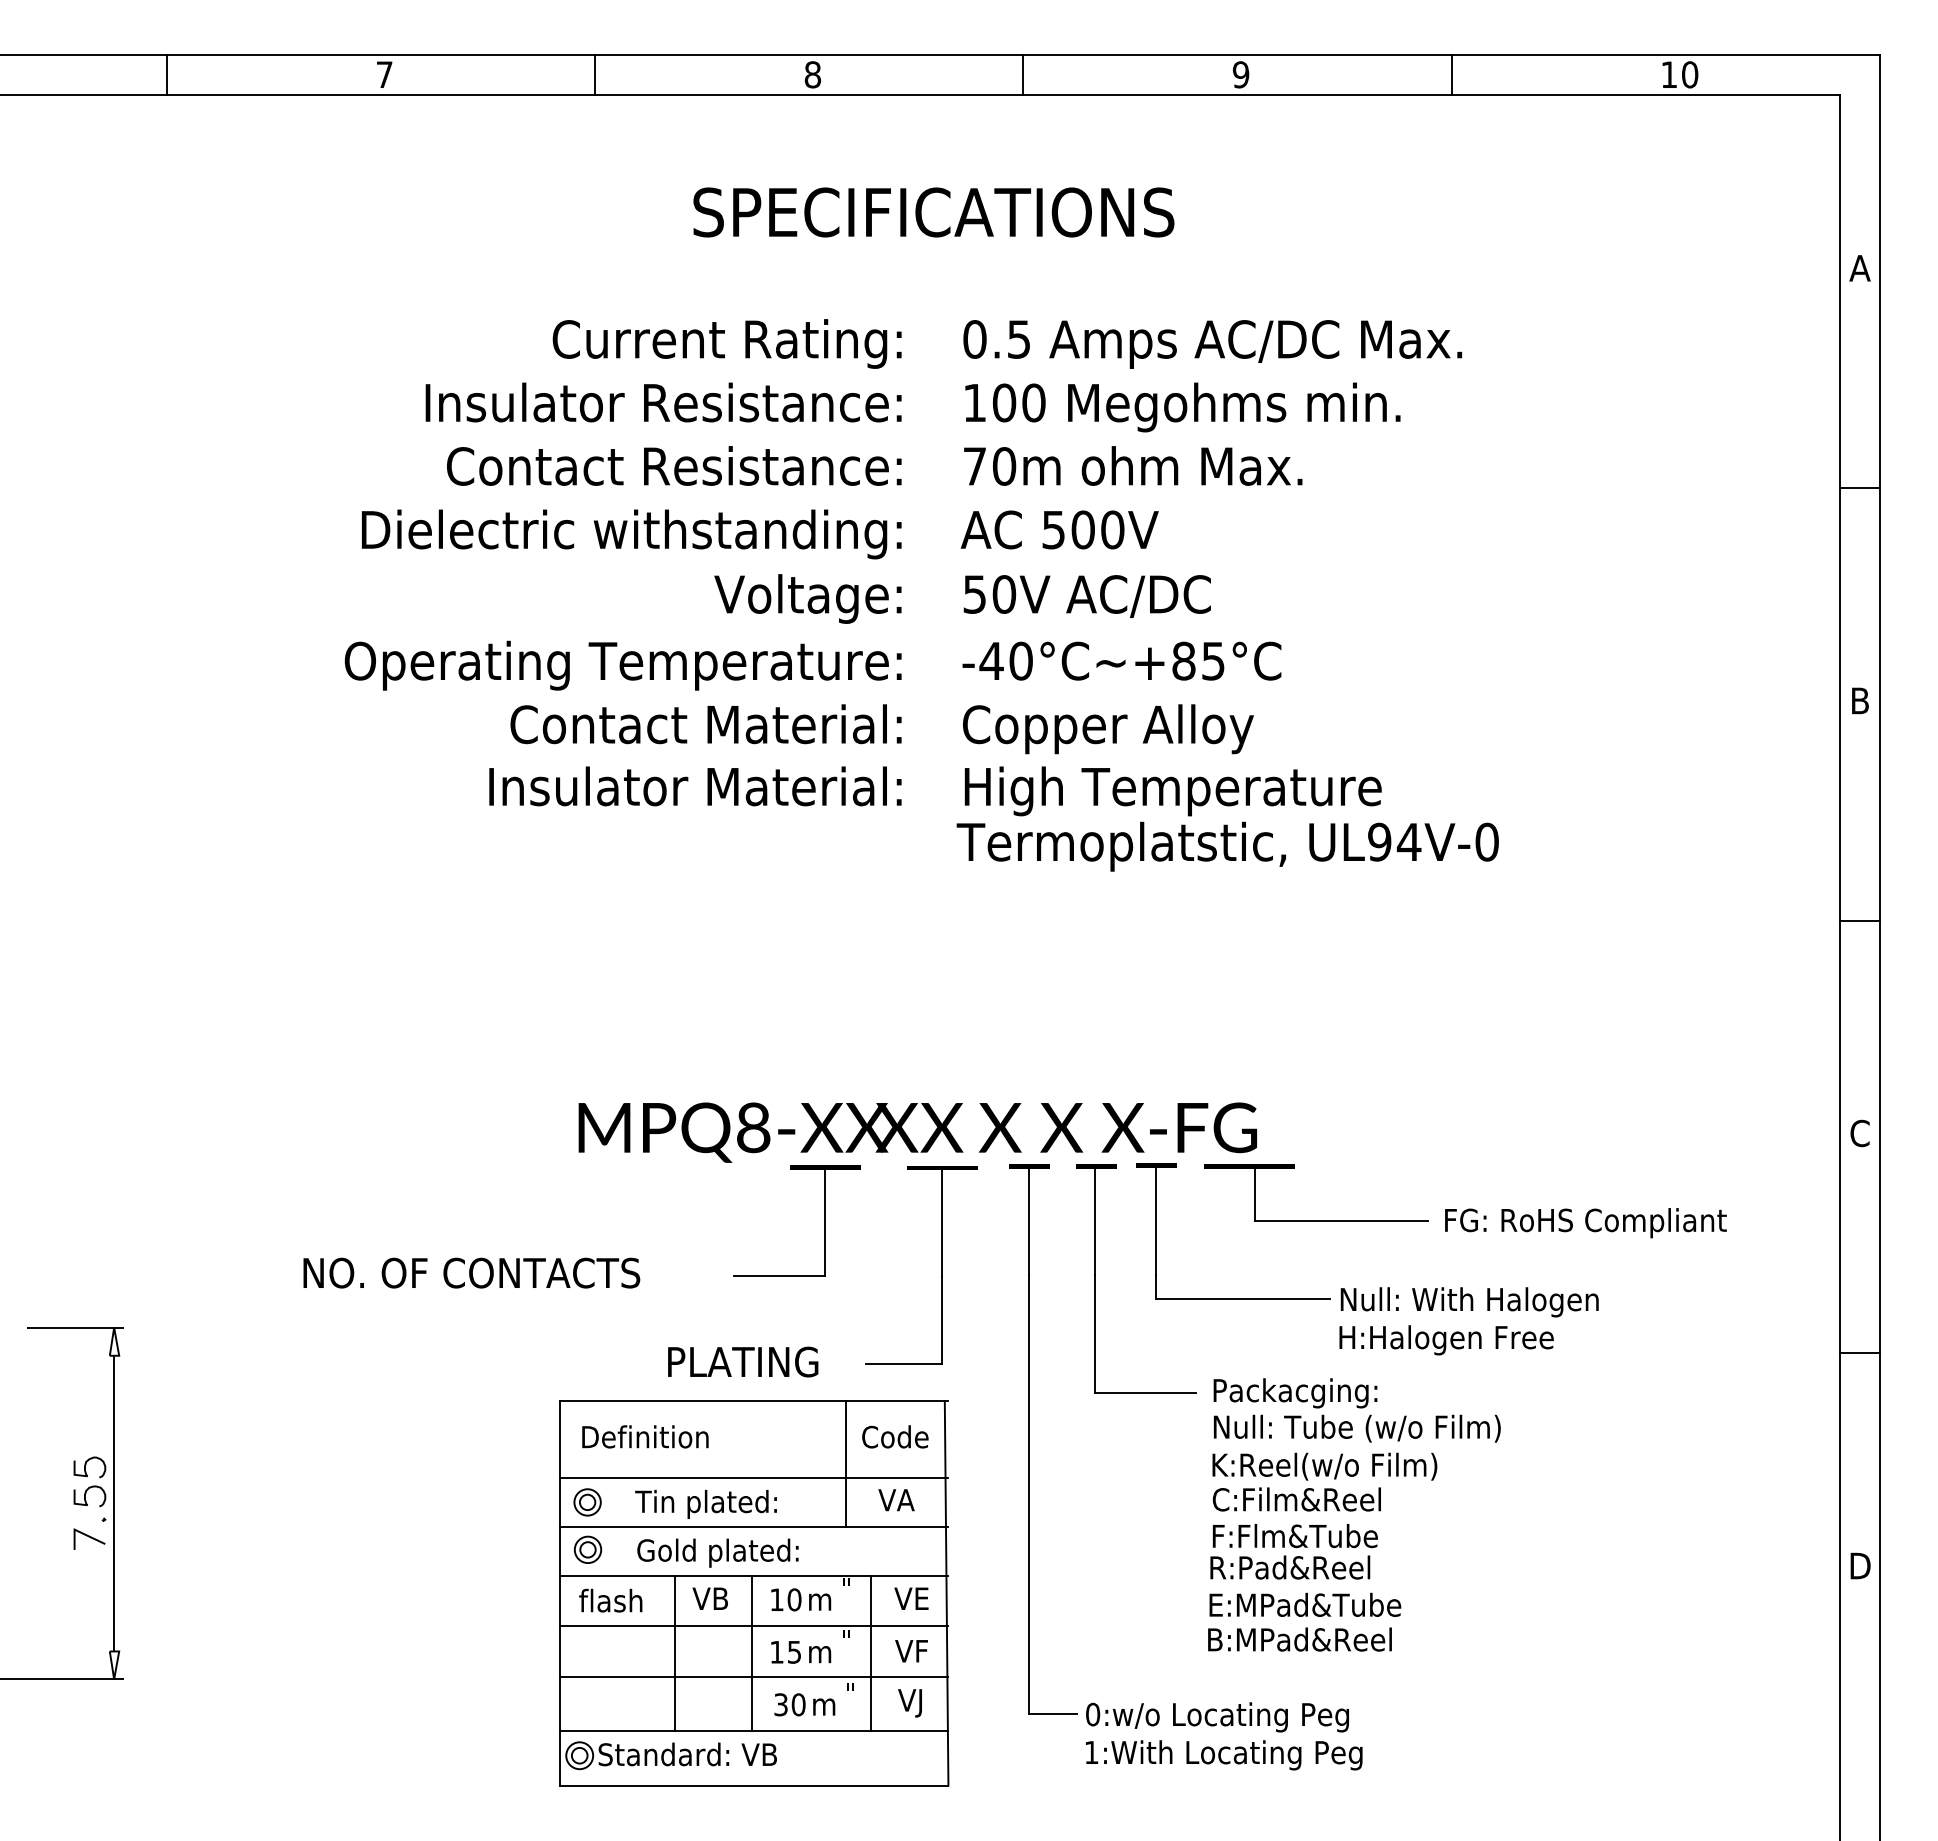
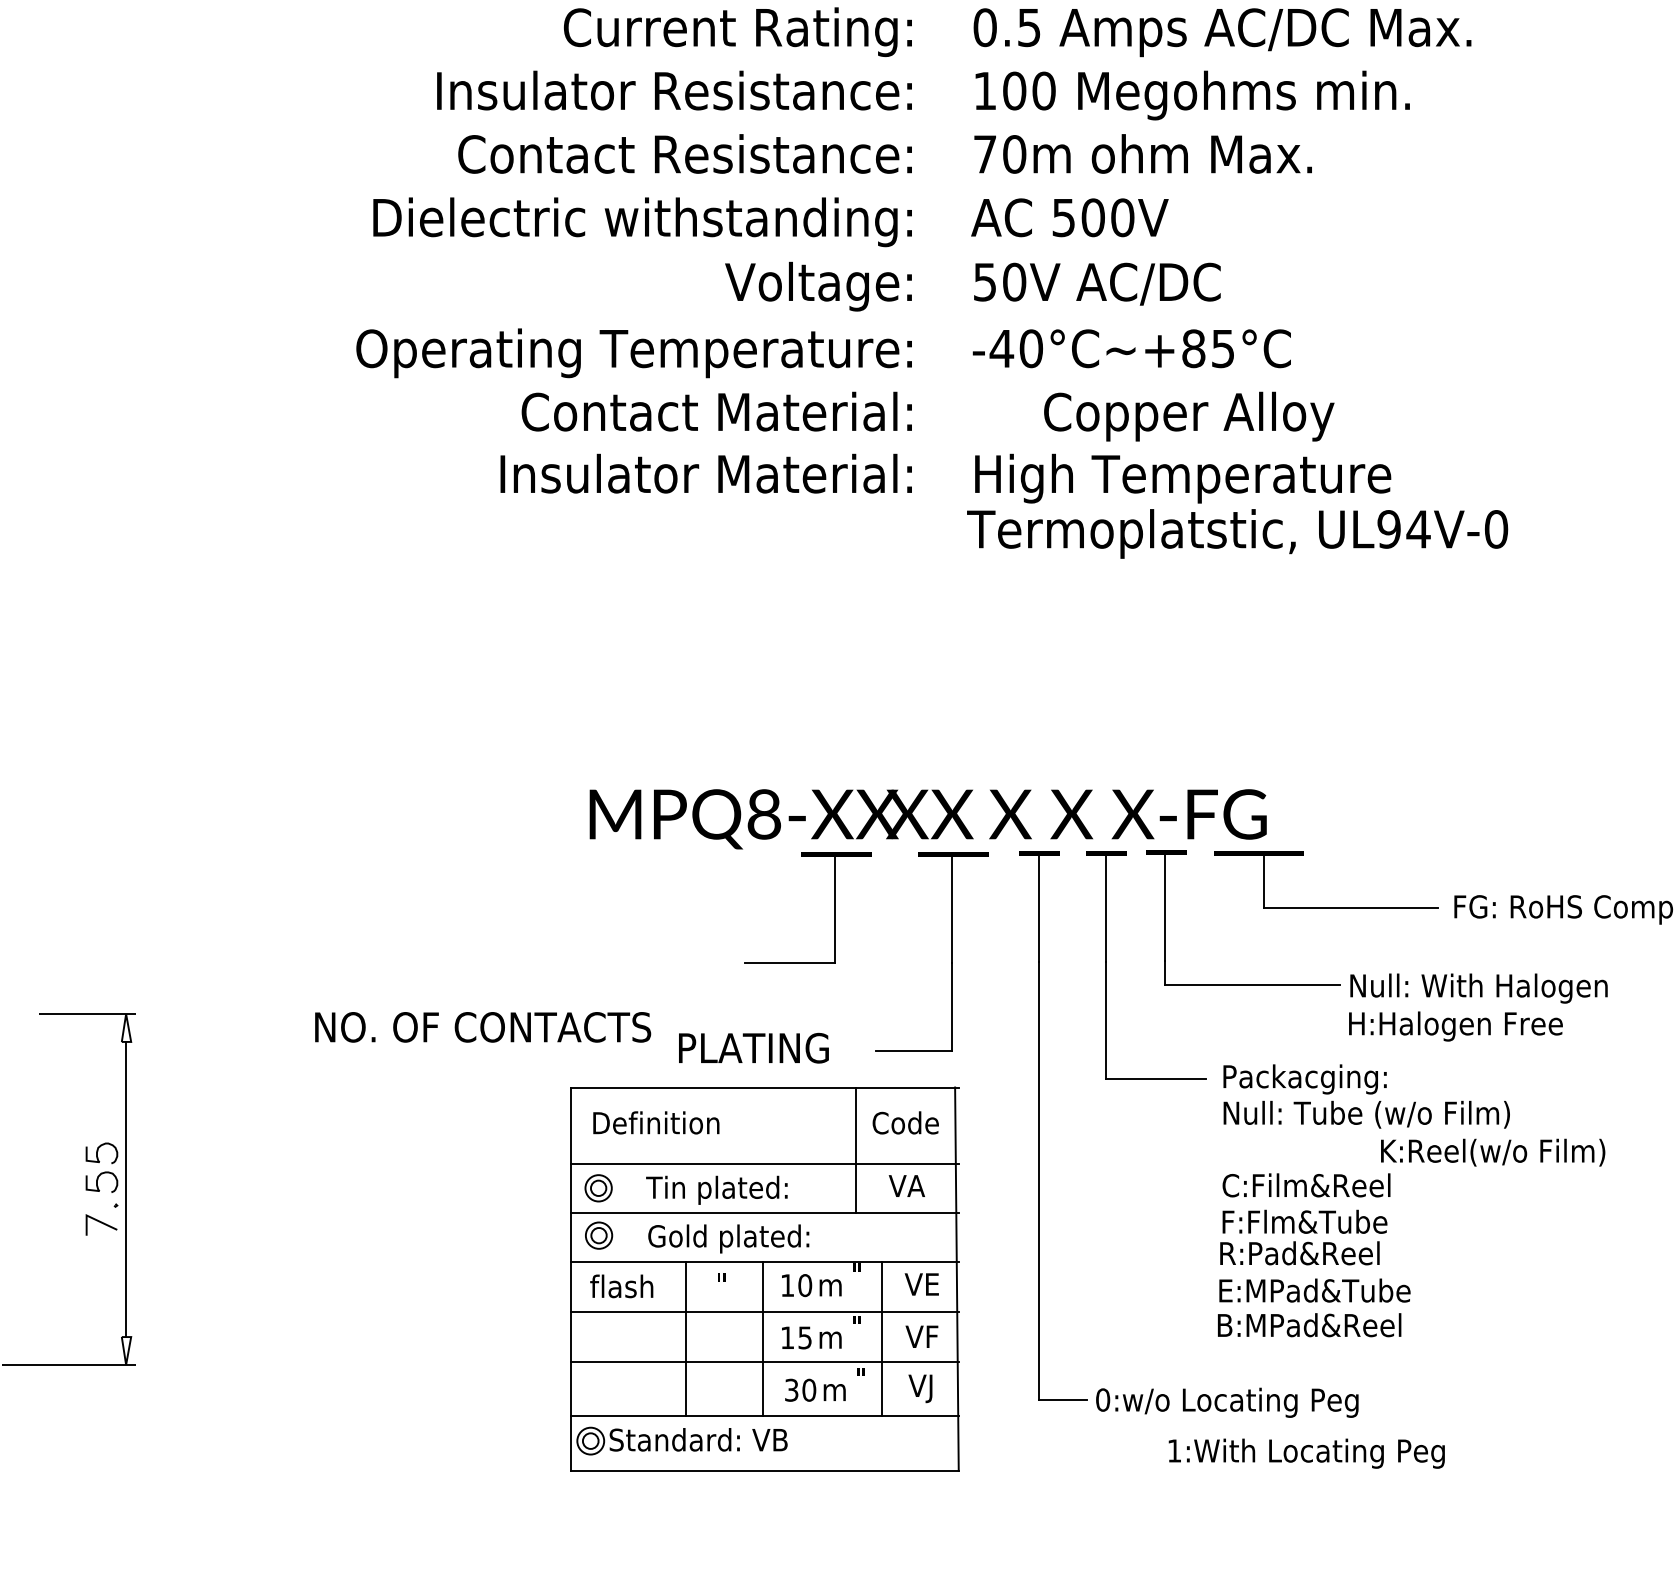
text: (1108, 729) -> (1189, 416), moved
text: (471, 1272) -> (482, 1026), moved
text: (1324, 1466) -> (1492, 1152), moved
text: (709, 1598) -> (720, 1284), VB -> "
text: (1224, 1755) -> (1307, 1453), moved

